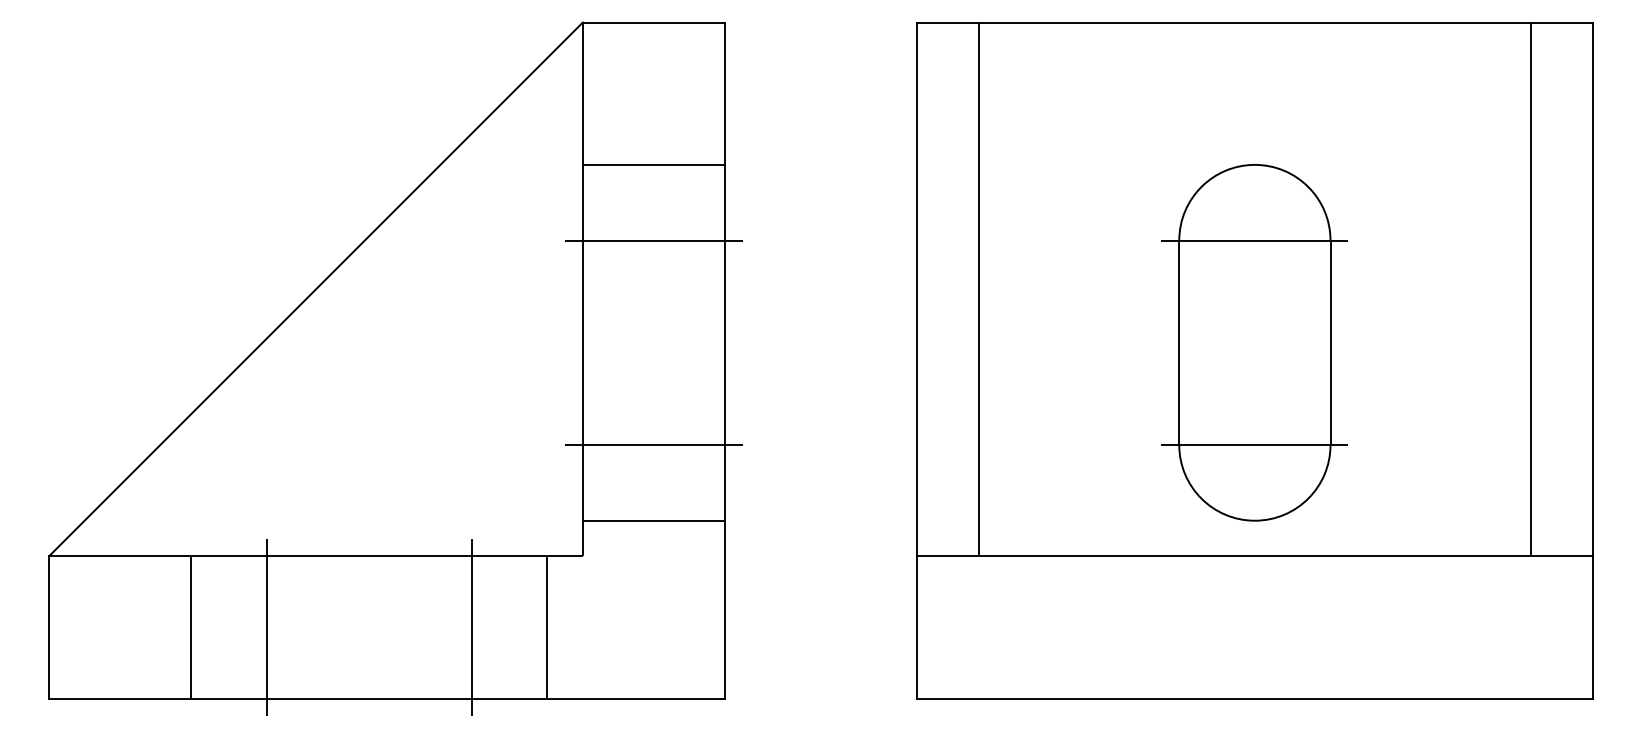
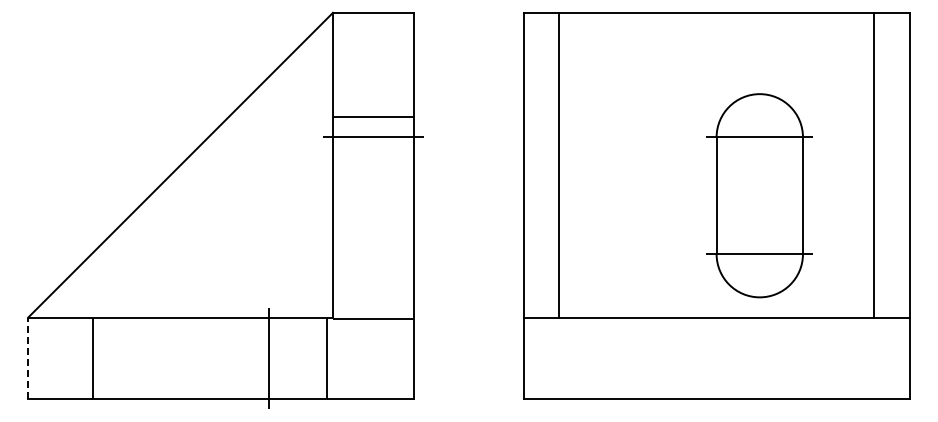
line: (653, 165) -> (373, 117), moved
part: (1254, 342) -> (759, 195), moved
line: (653, 445) -> (373, 254), removed
line: (653, 520) -> (373, 319), moved
line: (191, 626) -> (93, 357), moved
line: (546, 626) -> (326, 357), moved
line: (49, 627) -> (28, 358), solid -> dashed
line: (266, 627) -> (152, 358), removed

